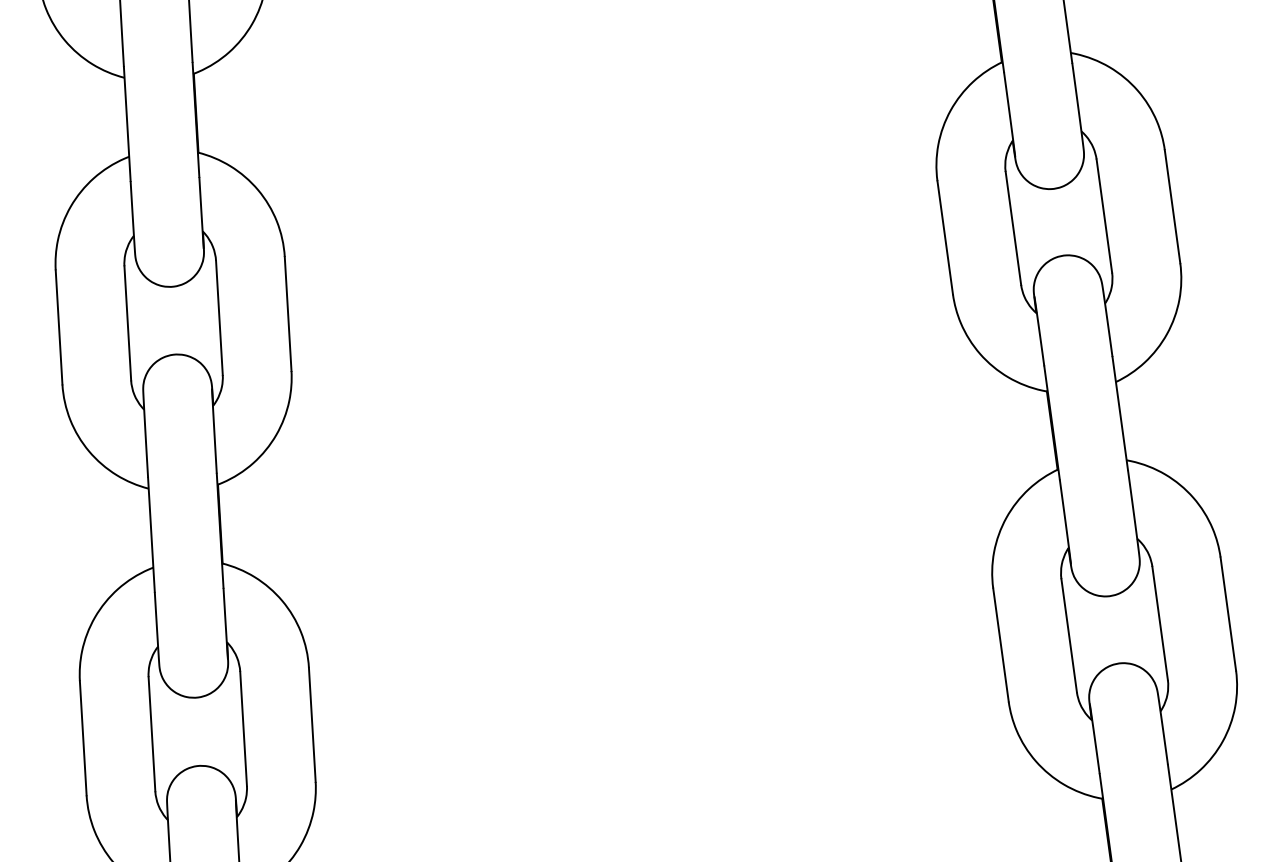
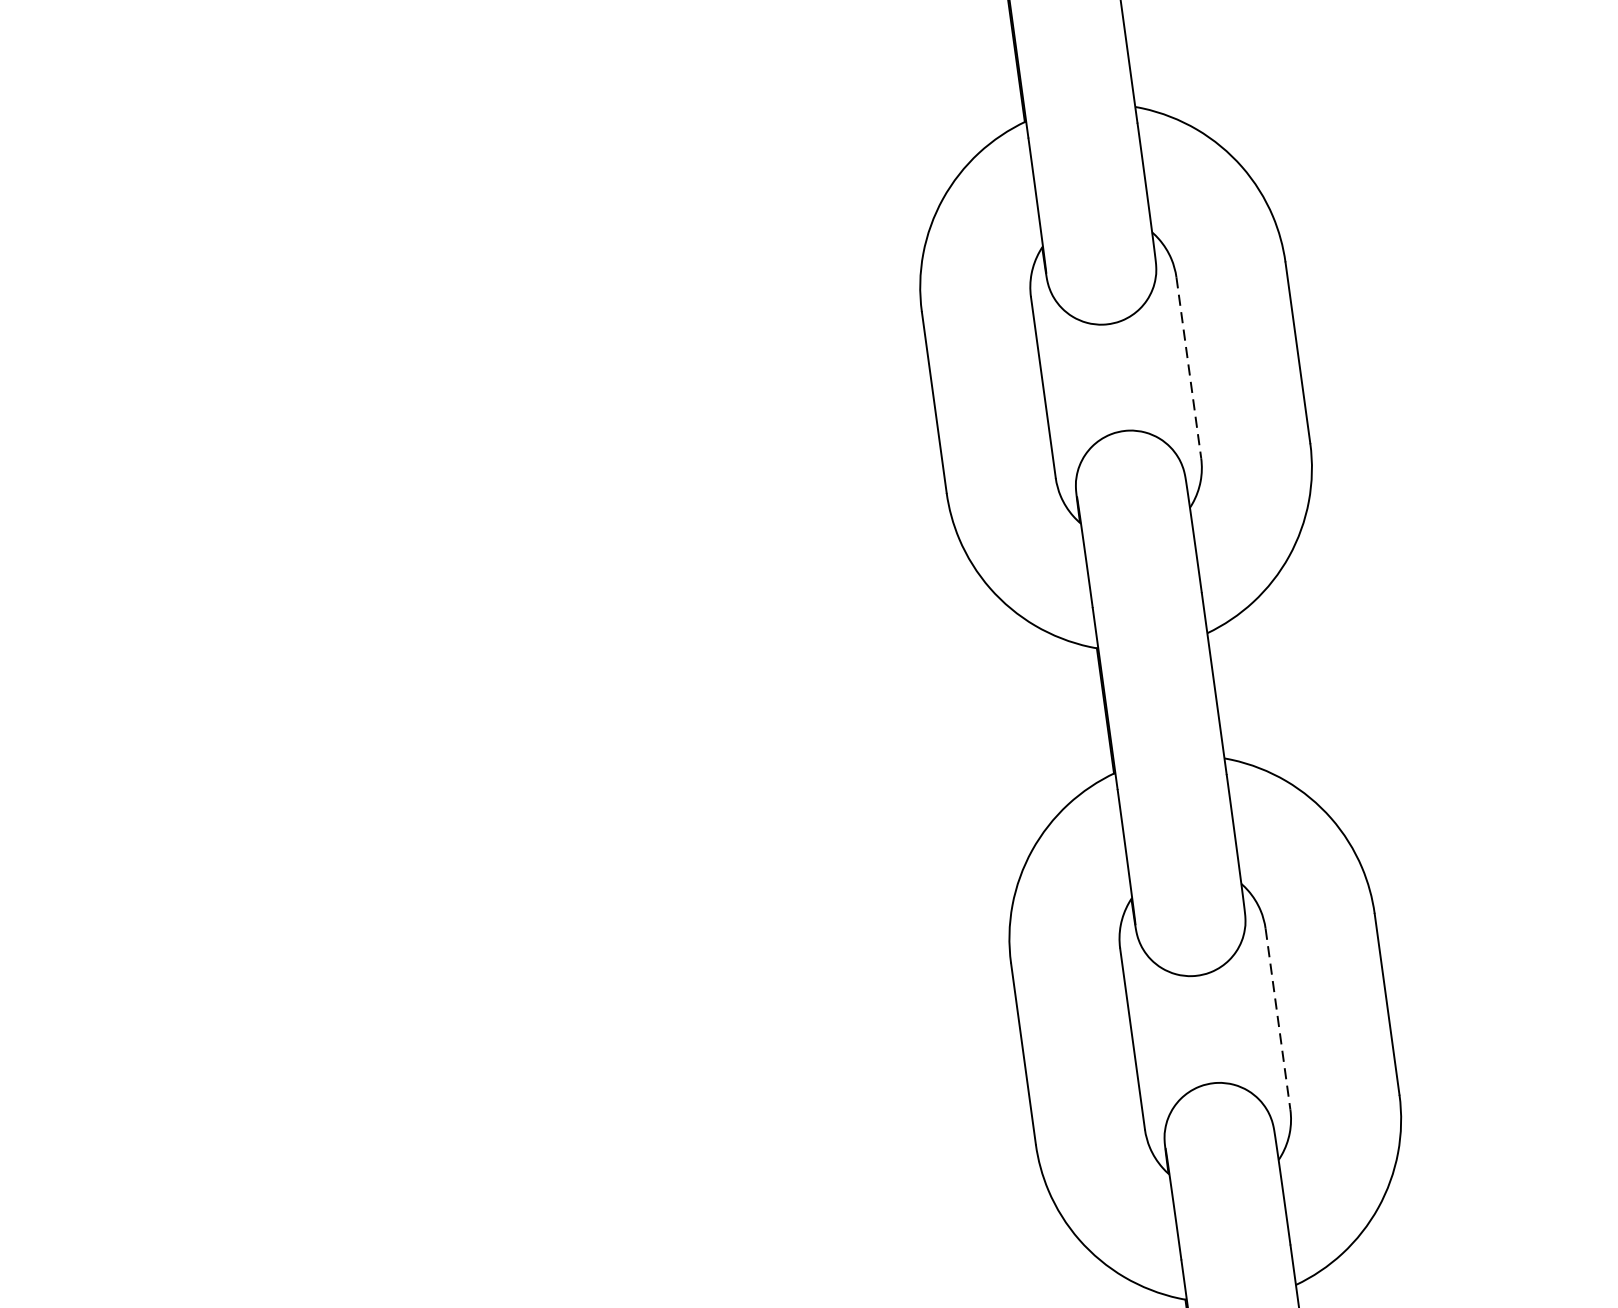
line: (1104, 216) -> (1189, 368), solid -> dashed
line: (1160, 623) -> (1278, 1019), solid -> dashed

